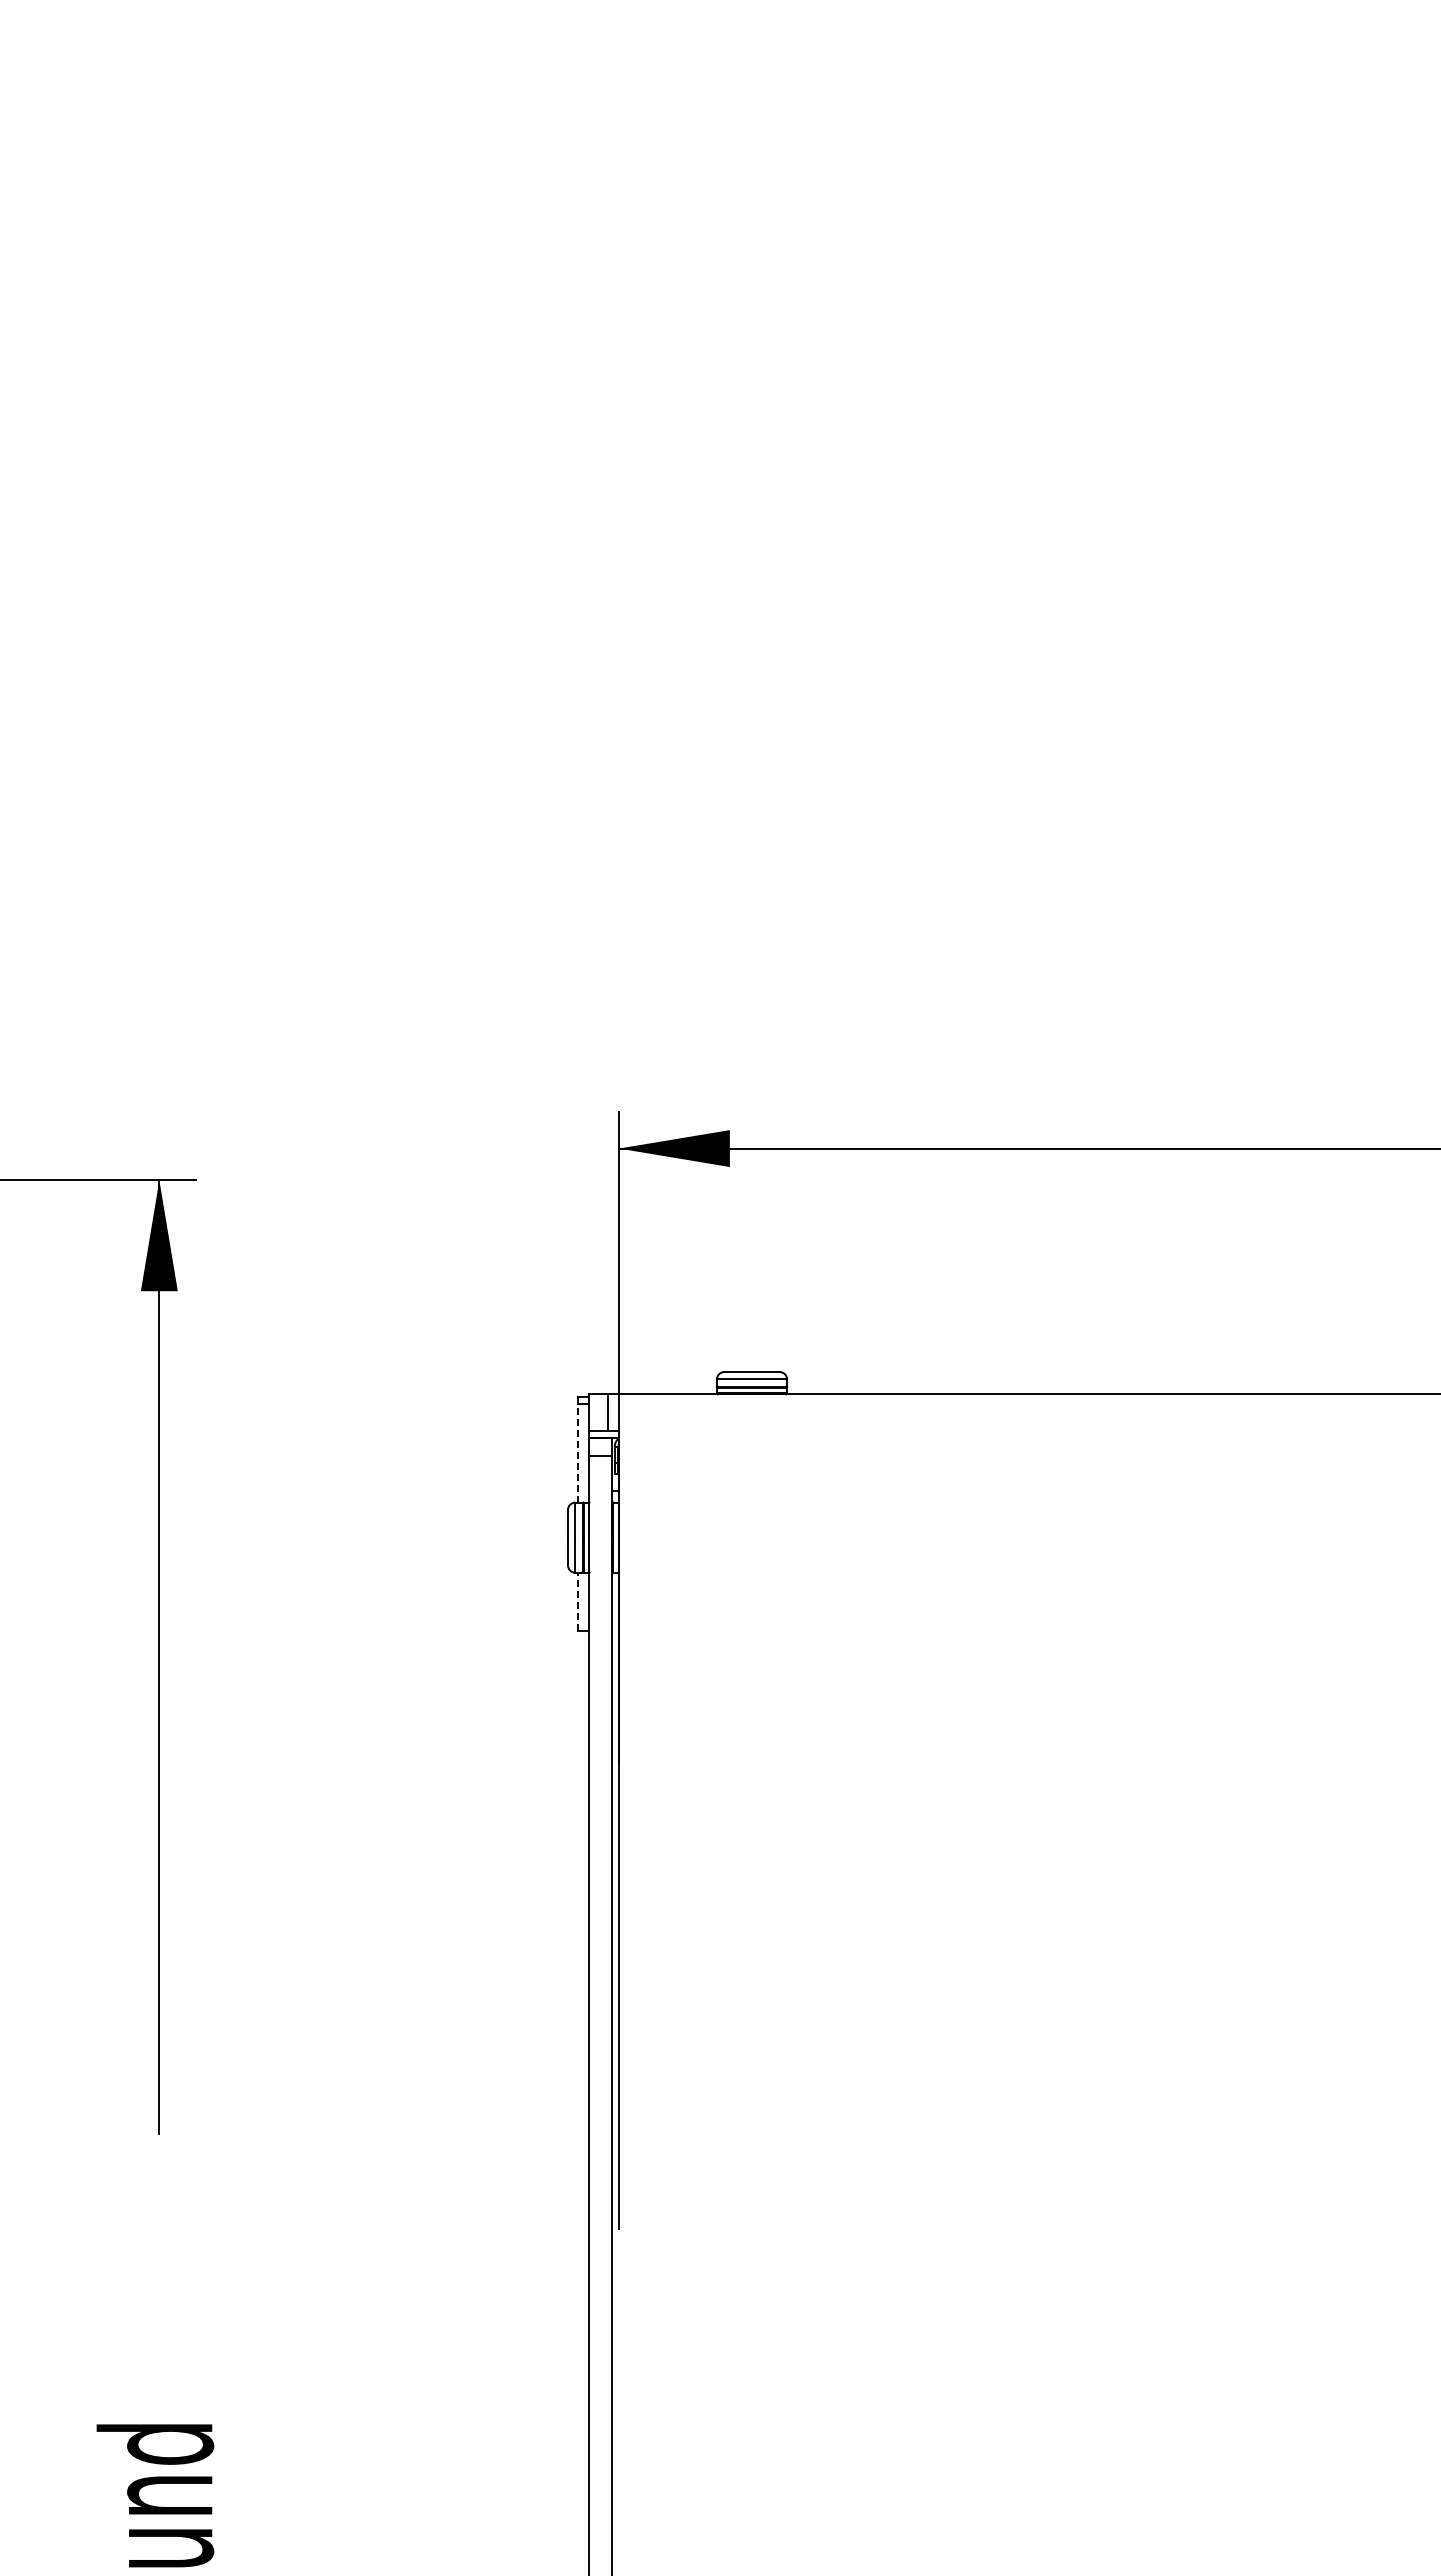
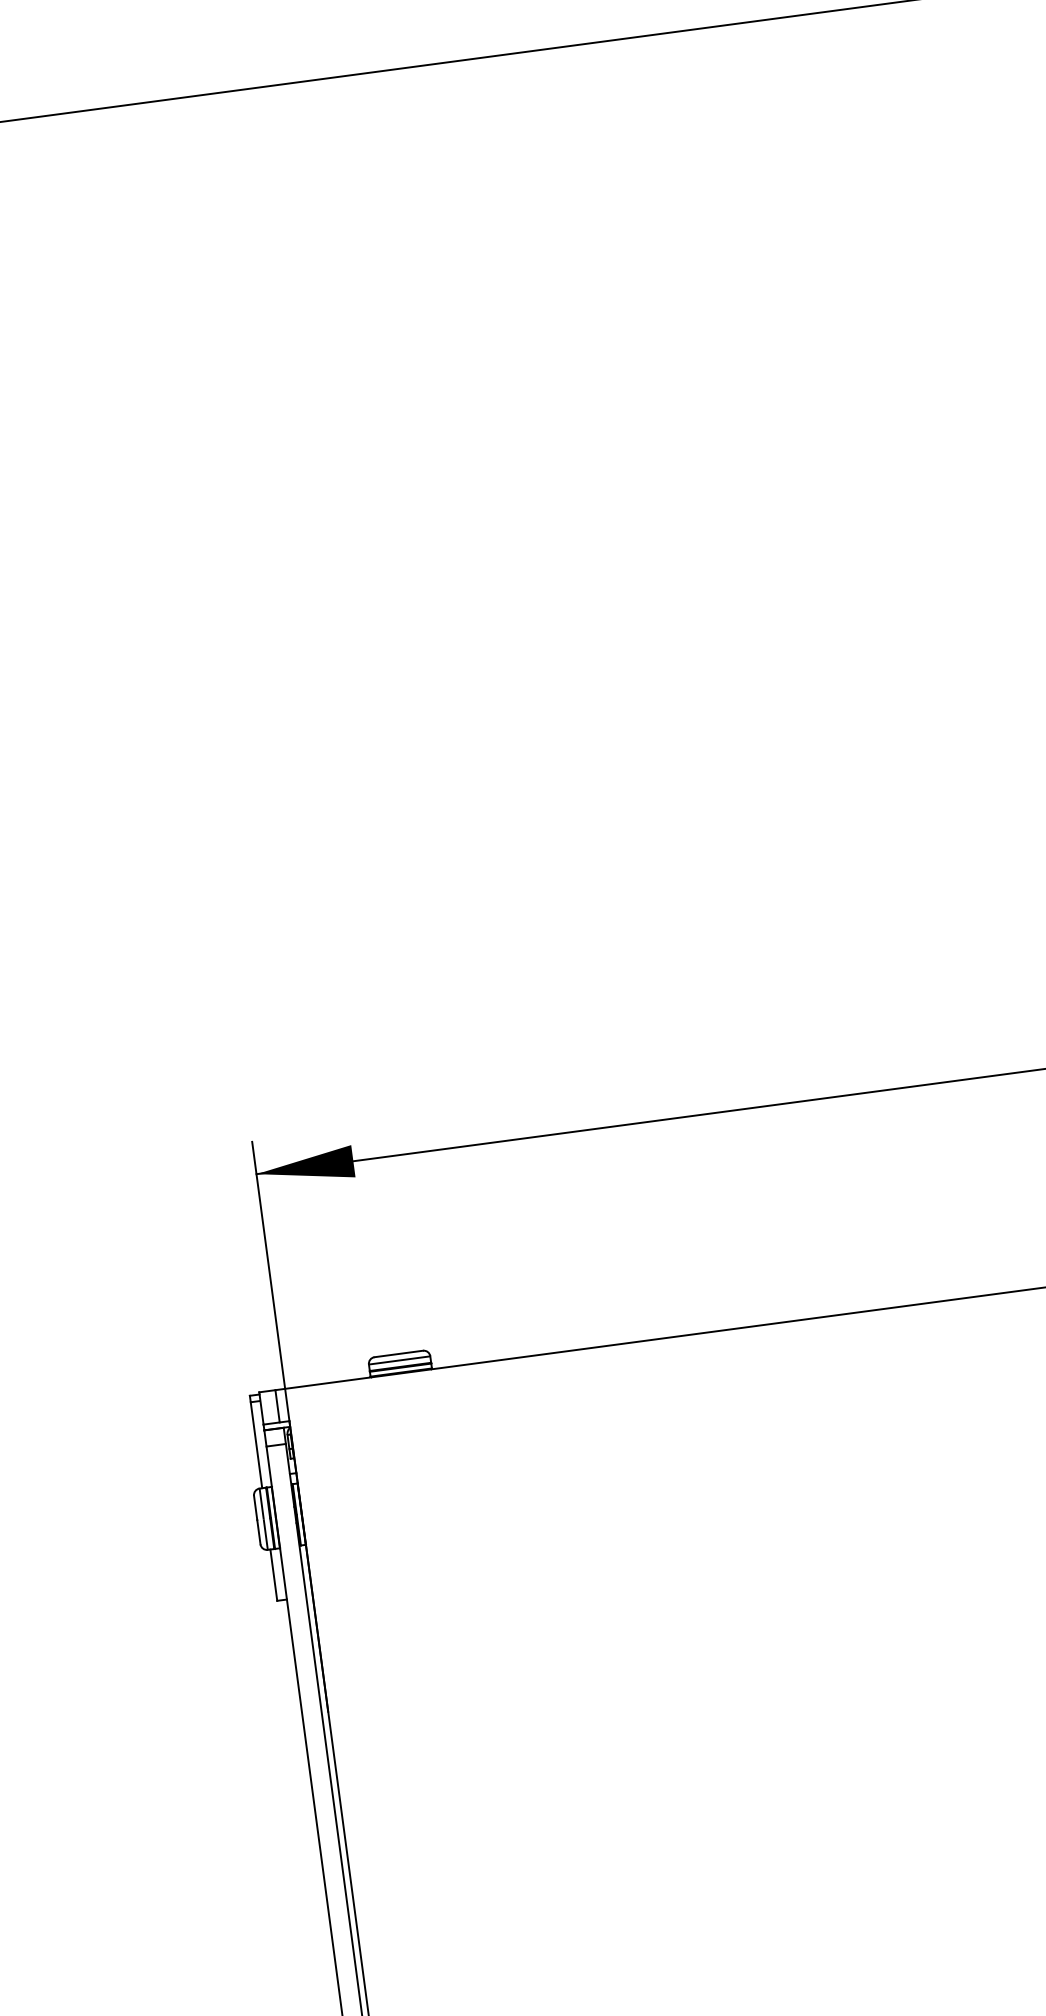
line: (578, 1452) -> (256, 1444), dashed -> solid
line: (578, 1601) -> (273, 1574), dashed -> solid

